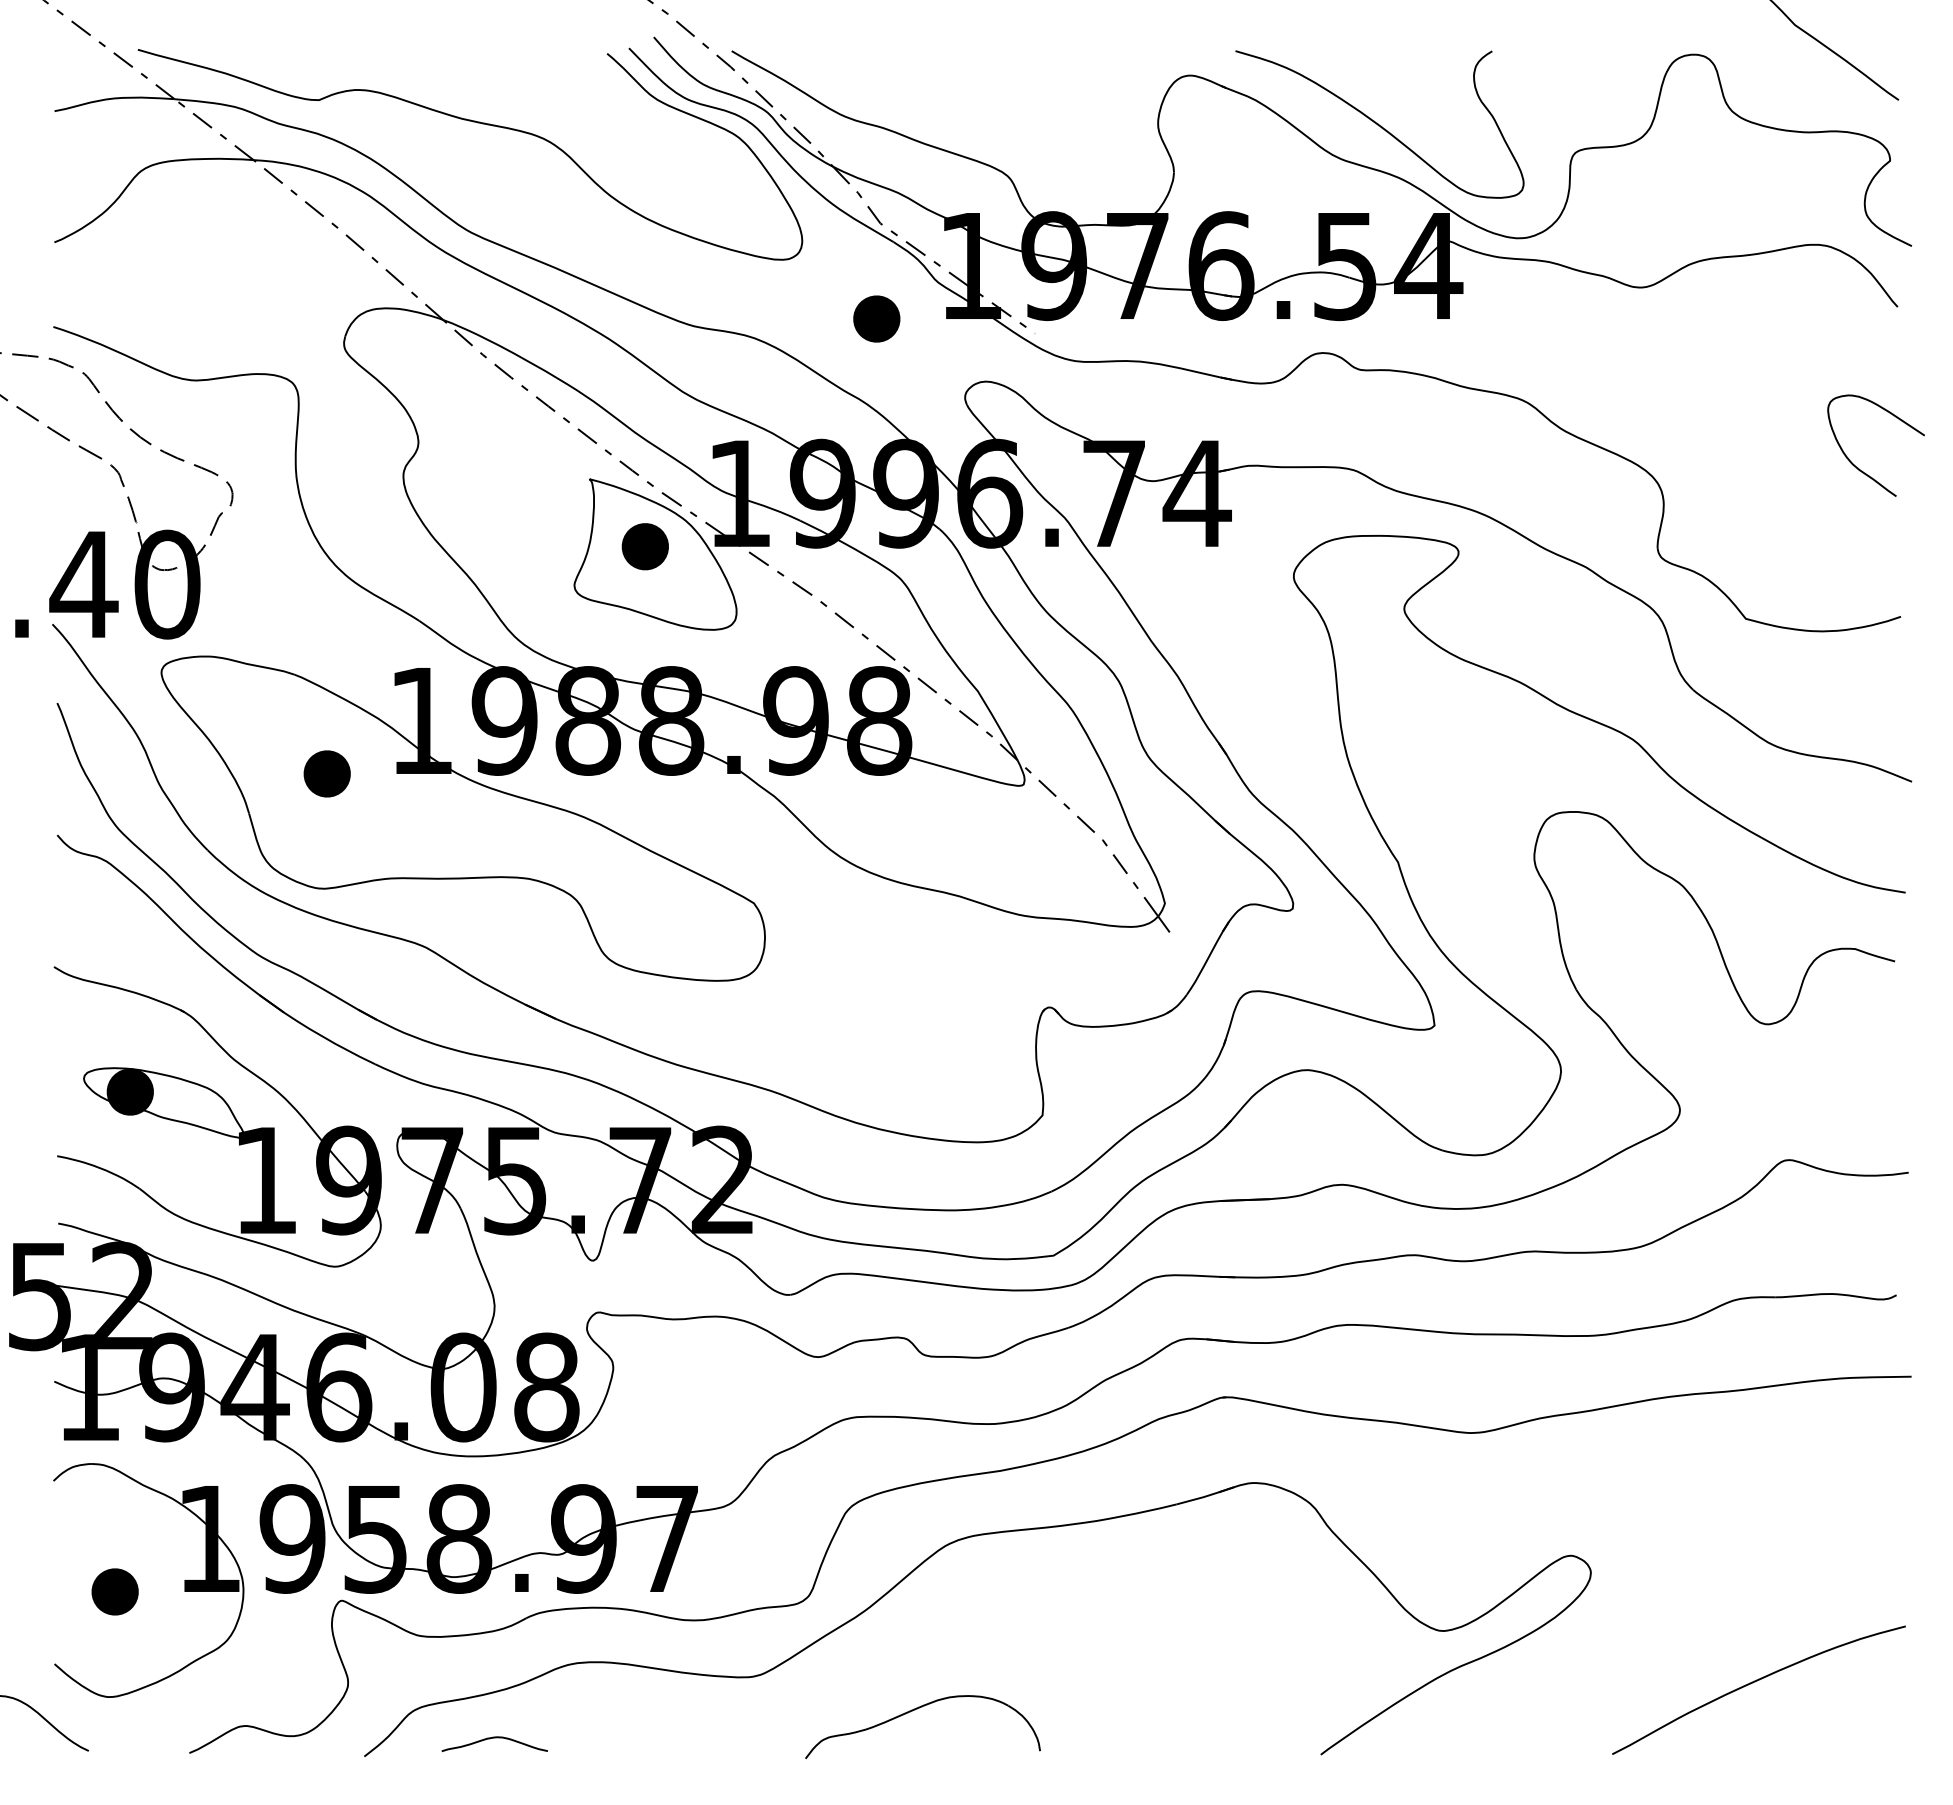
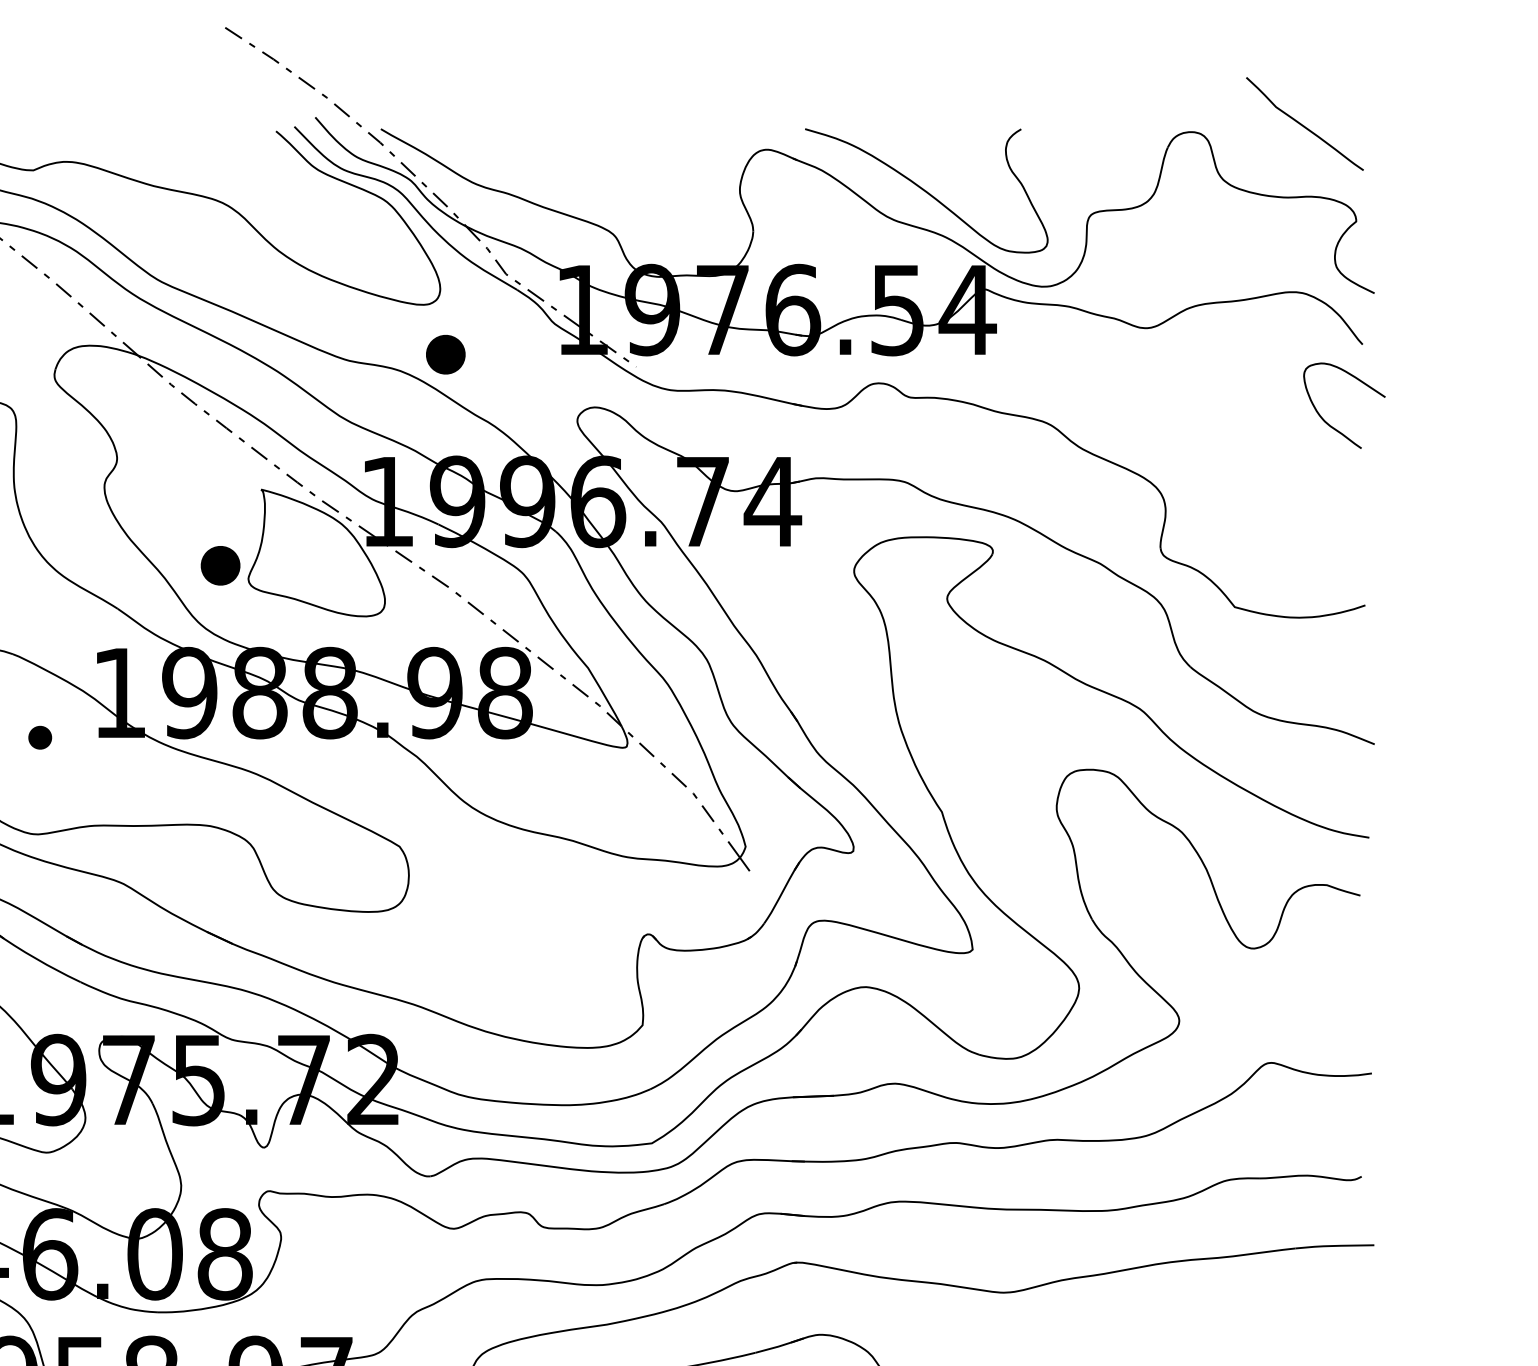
part: (876, 318) -> (445, 354), moved
curve: (1858, 467) -> (1329, 424), moved
part: (644, 546) -> (219, 565), moved
part: (326, 773) -> (39, 737), size x0.6

